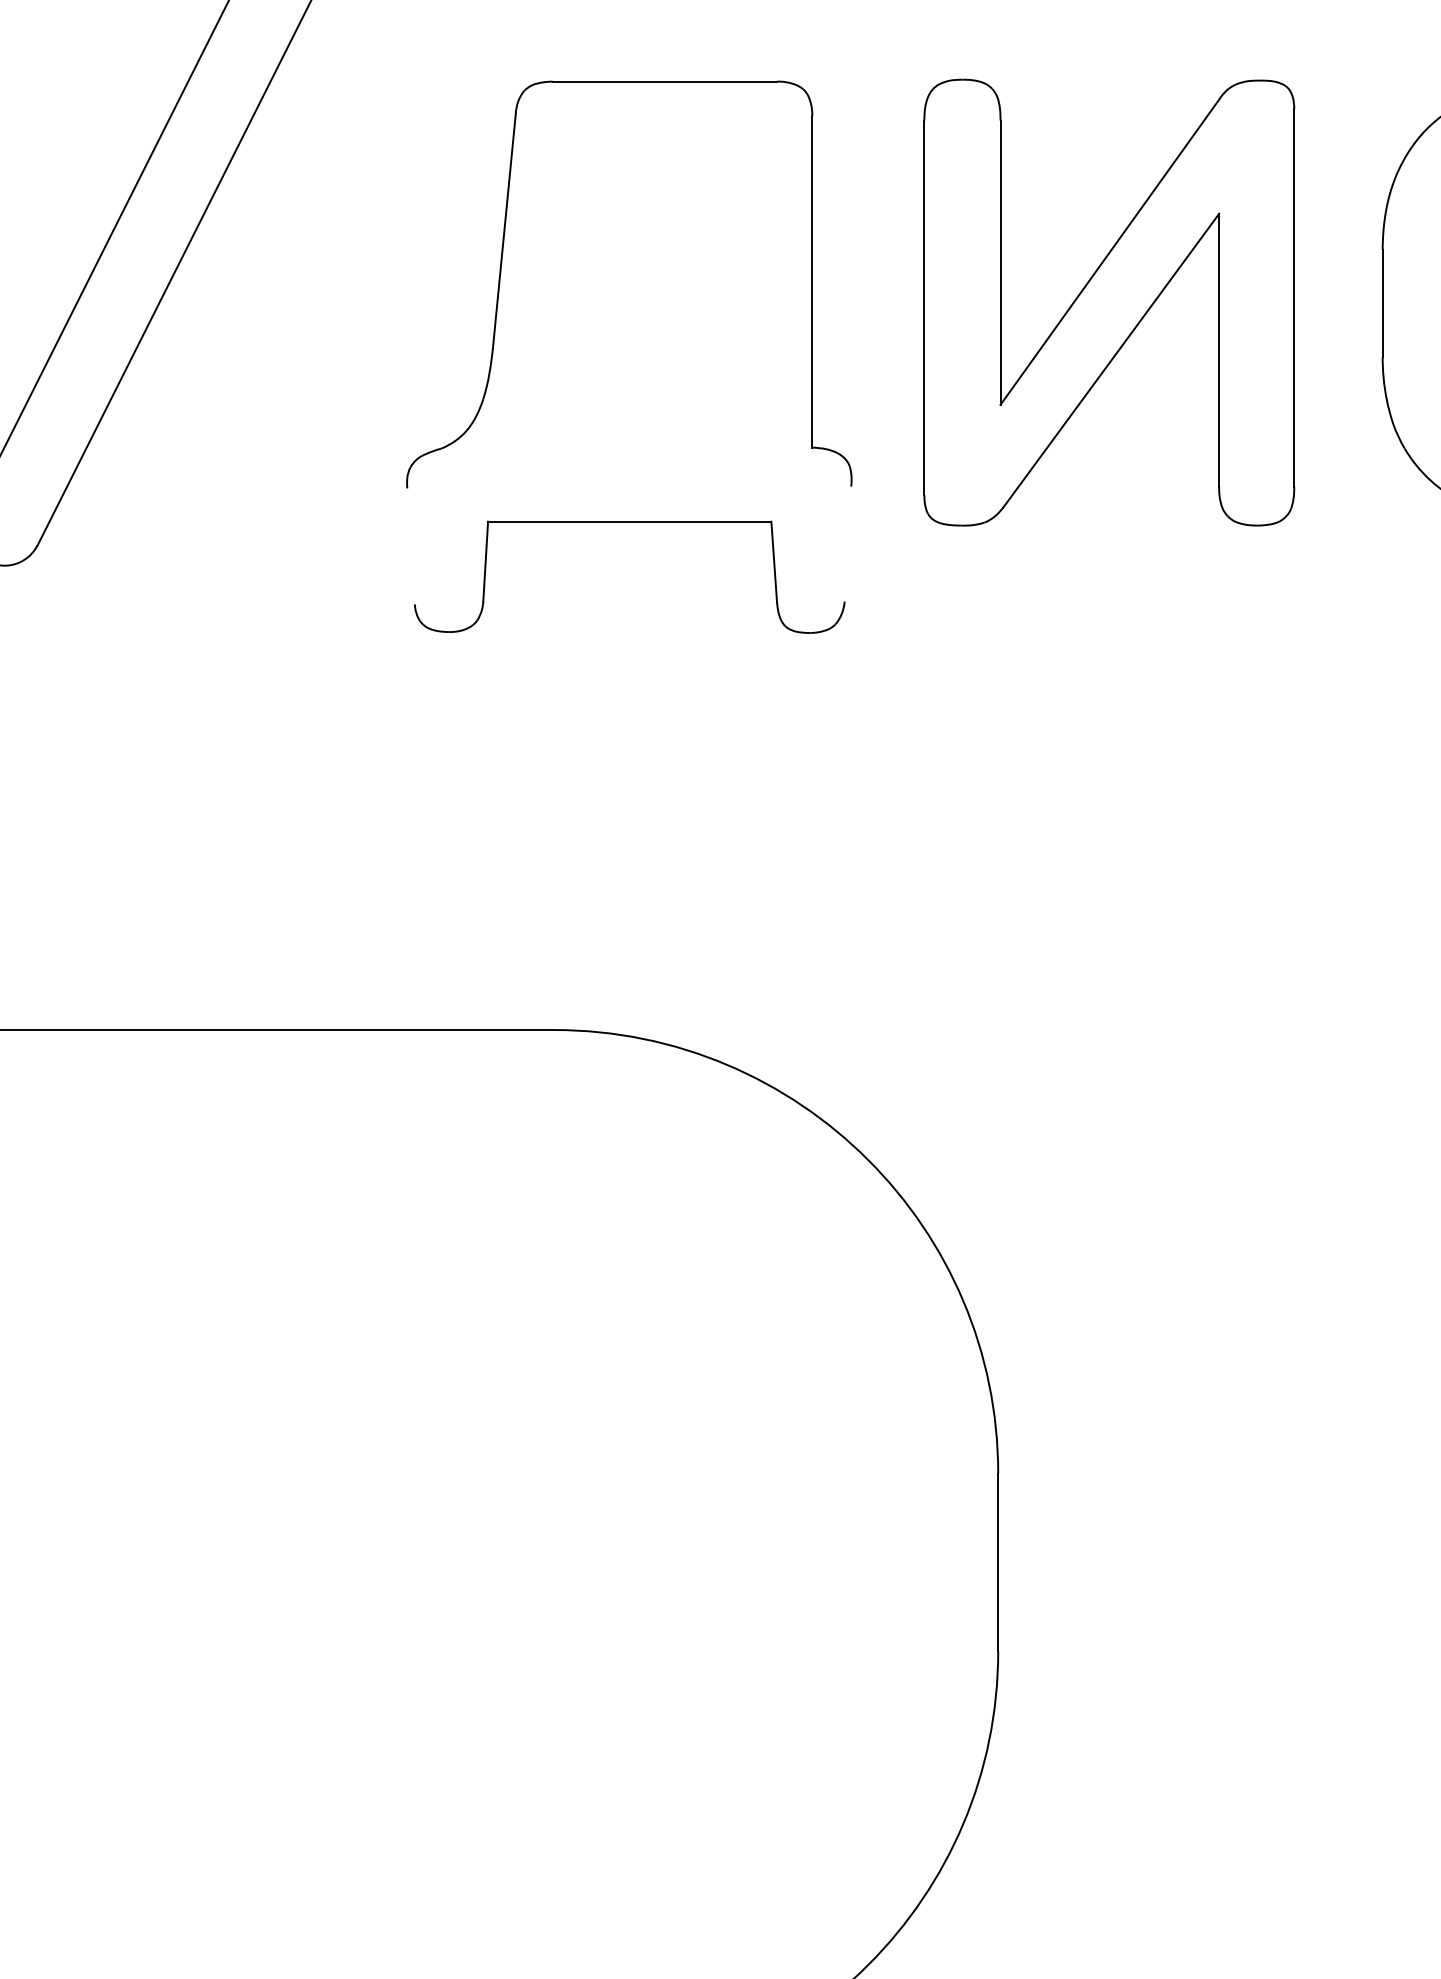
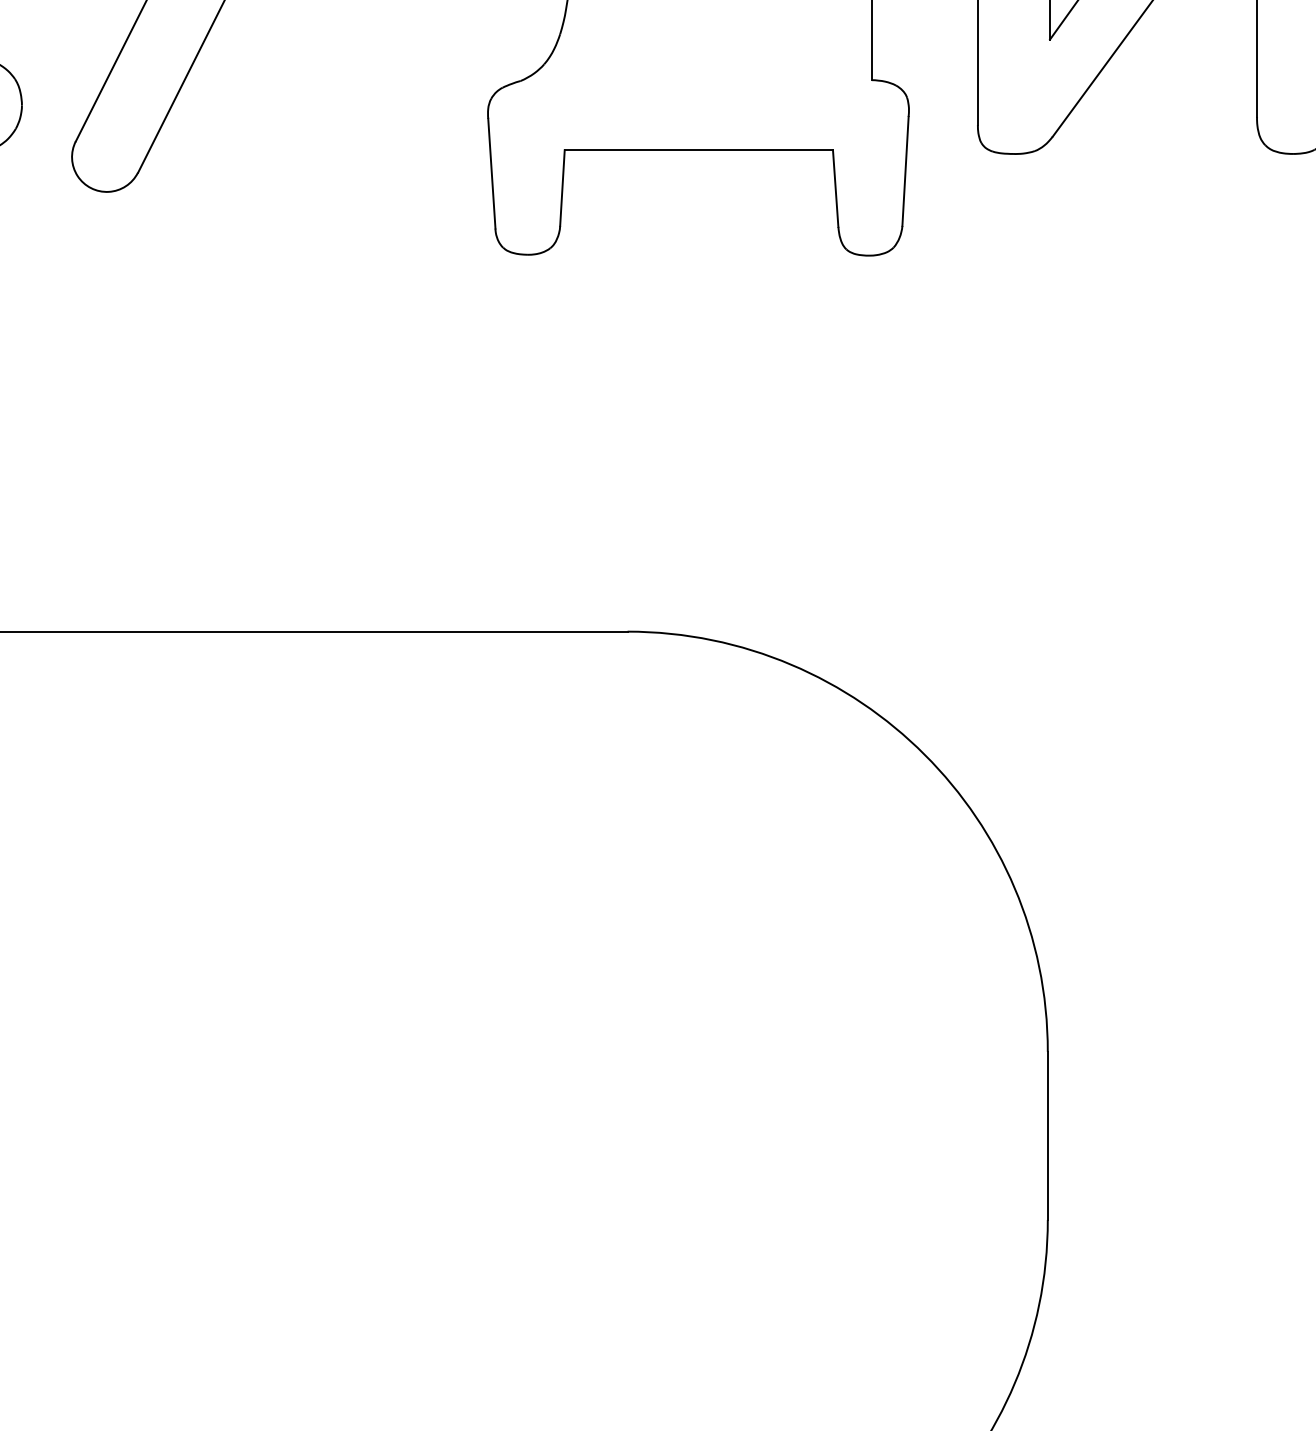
line: (847, 543) -> (905, 170), added
line: (410, 546) -> (491, 173), added

